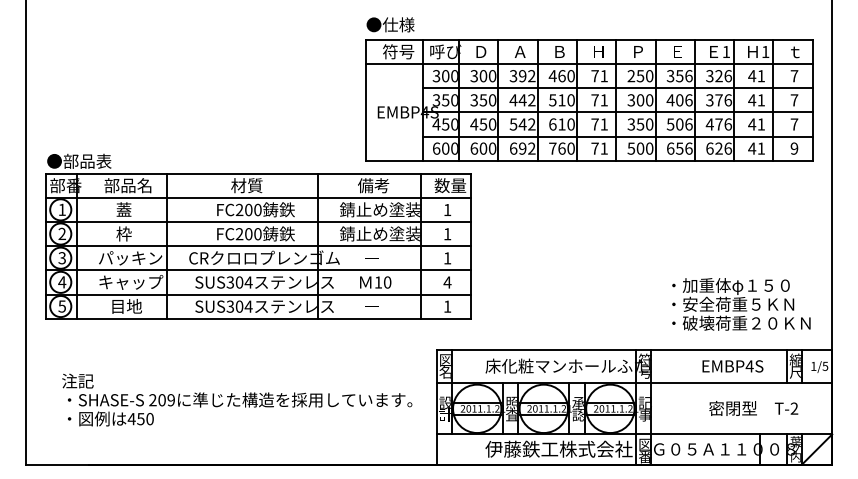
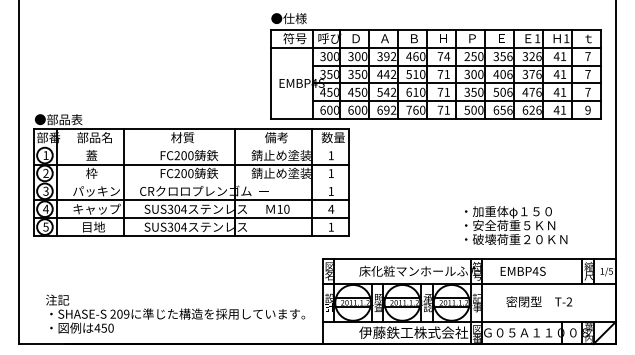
text: (604, 76) -> (447, 56), 71 -> 74
line: (258, 197) -> (191, 146), removed
line: (258, 246) -> (191, 182), removed
text: (371, 258) -> (263, 191), moved
text: (741, 304) -> (516, 225), moved
text: (732, 366) -> (522, 271), moved
text: (237, 399) -> (175, 313), moved
text: (753, 408) -> (539, 301), moved

